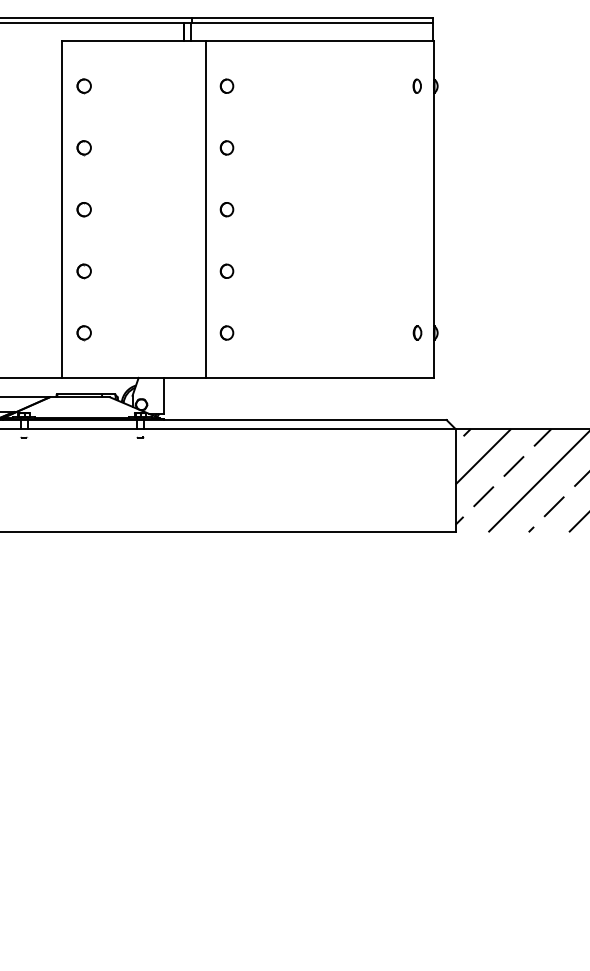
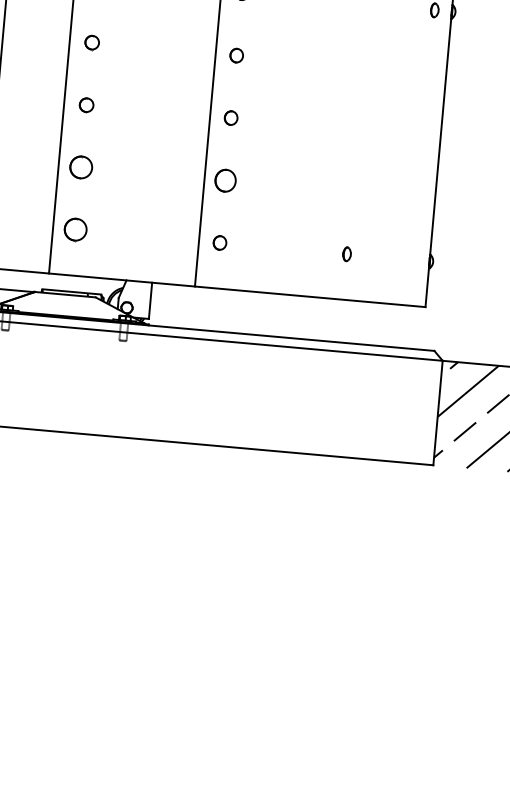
part: (226, 270) -> (225, 179), size x1.6
part: (83, 271) -> (80, 167), size x1.6
part: (417, 332) -> (347, 253), moved
part: (83, 333) -> (74, 230), size x1.6

